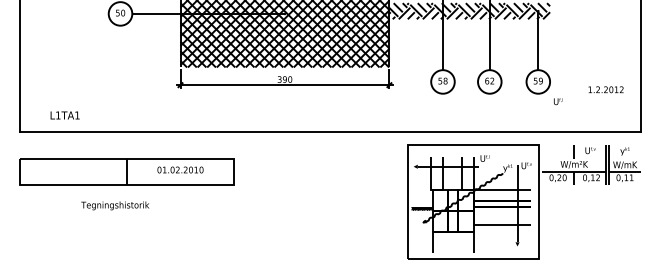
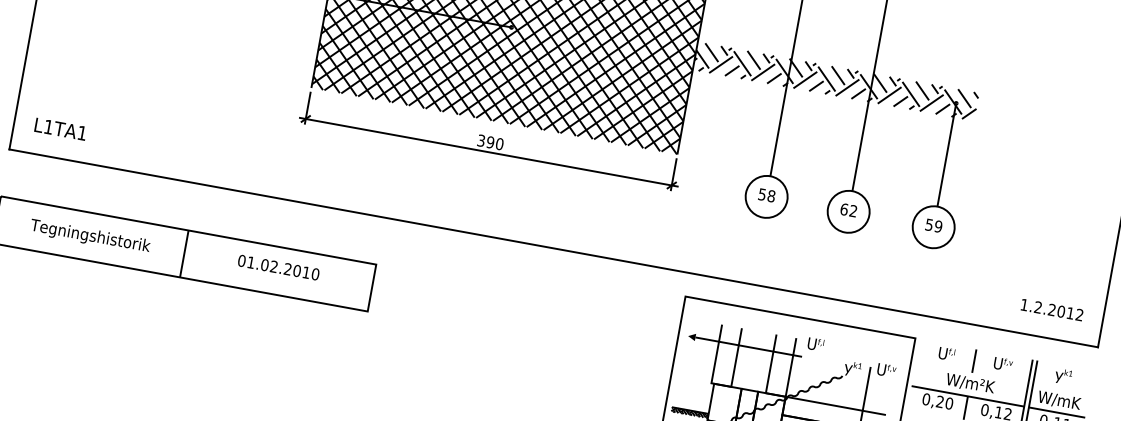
text: (605, 89) -> (1051, 309), moved
text: (558, 101) -> (947, 353), moved
text: (64, 115) -> (59, 129), moved
text: (115, 205) -> (90, 236), moved

